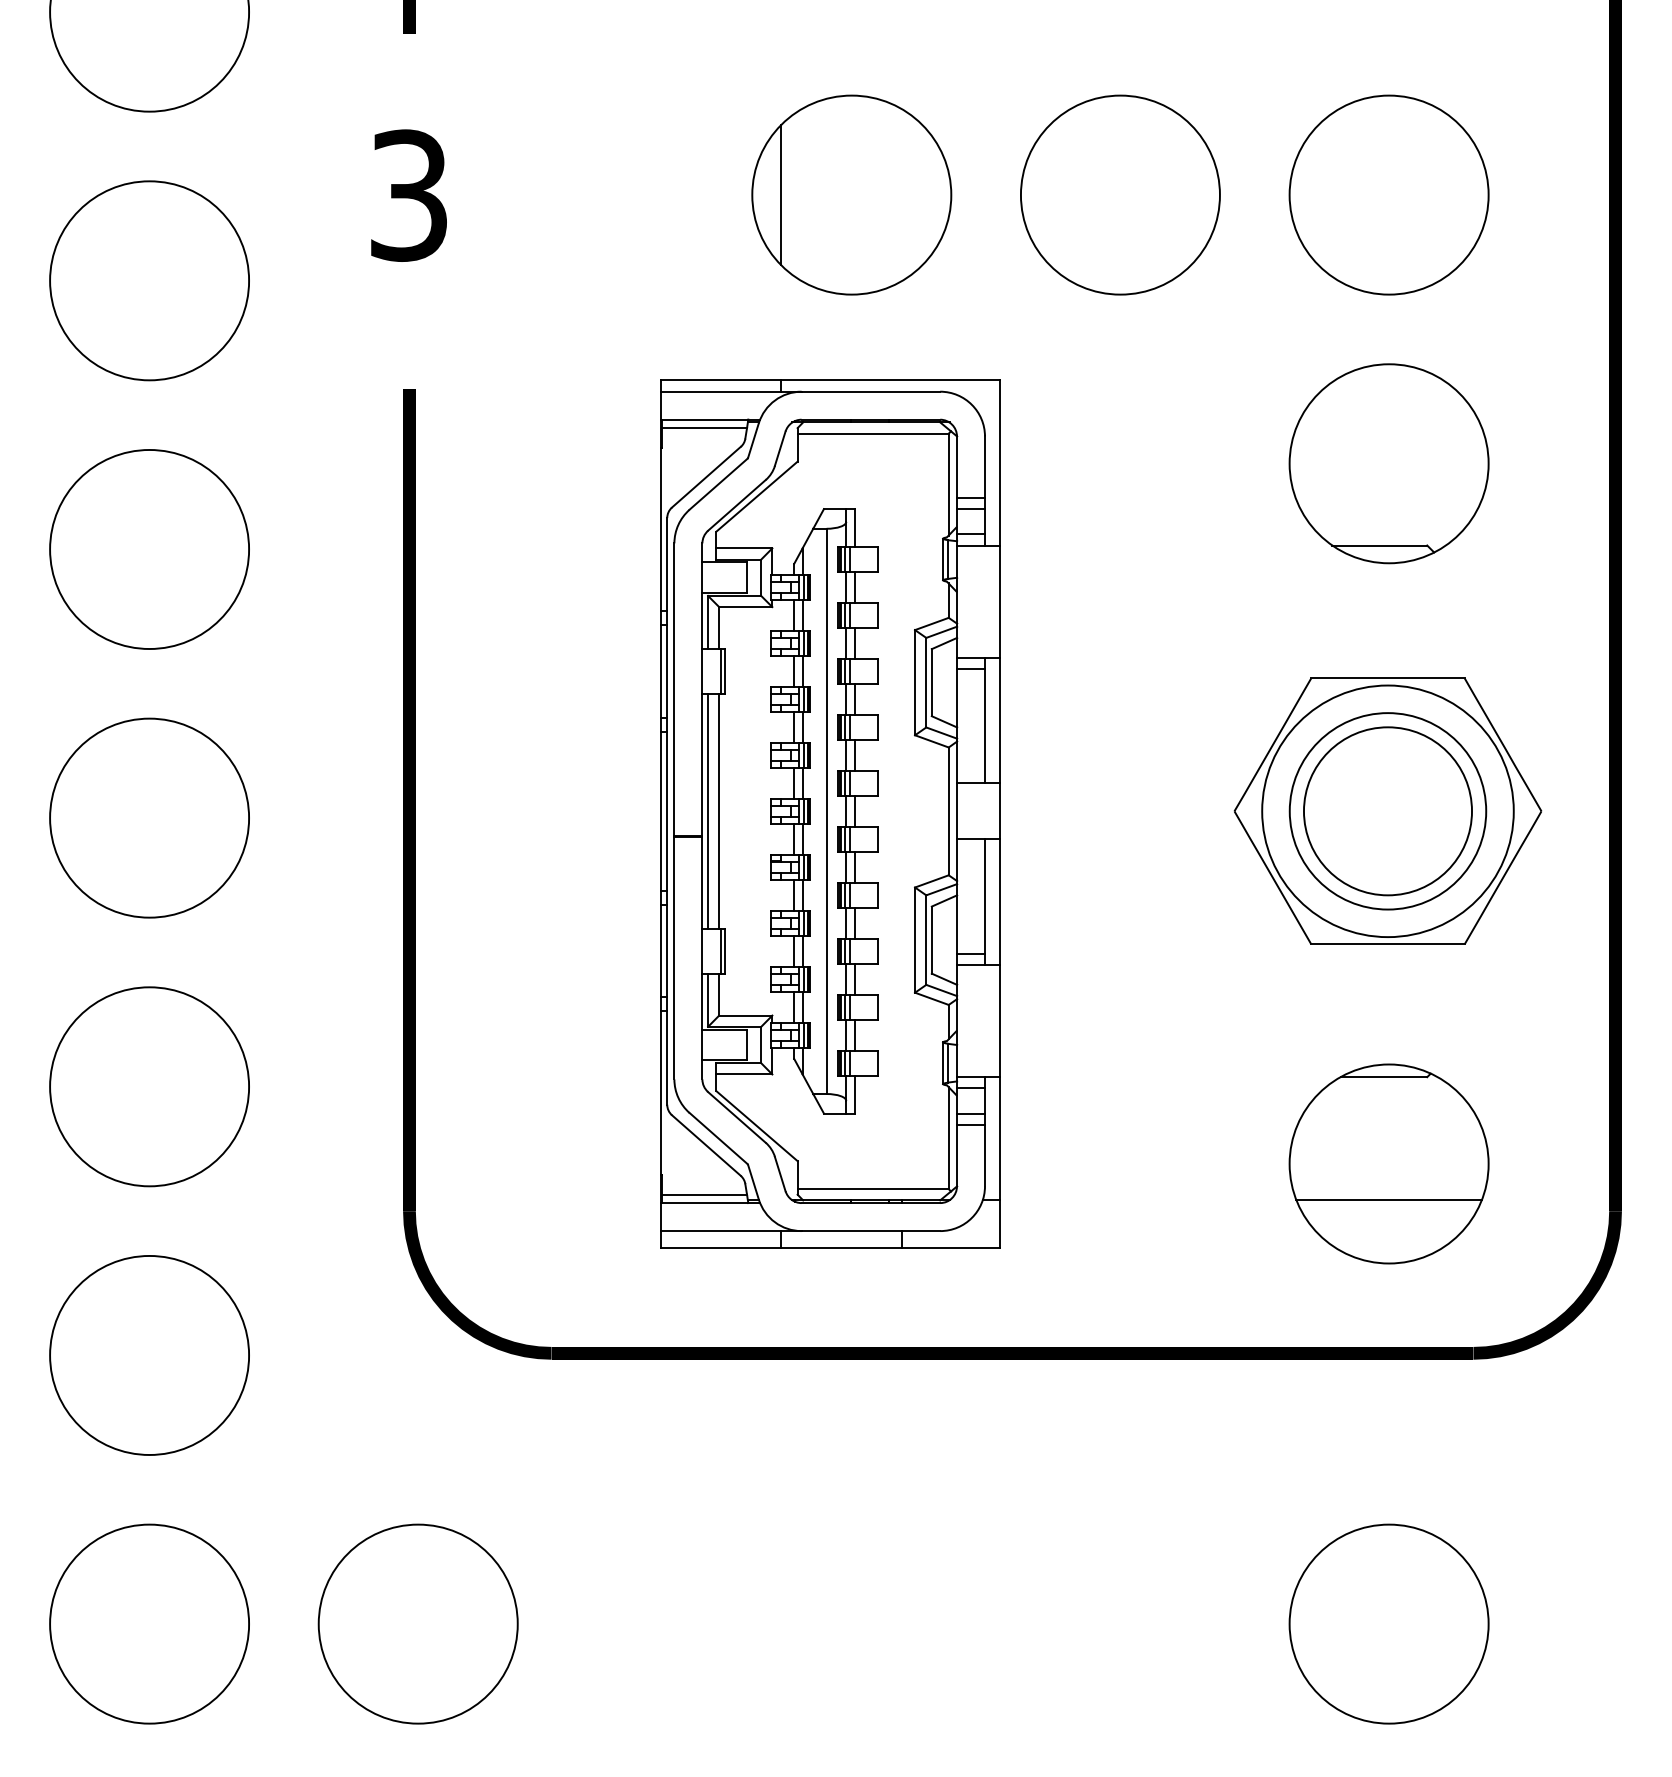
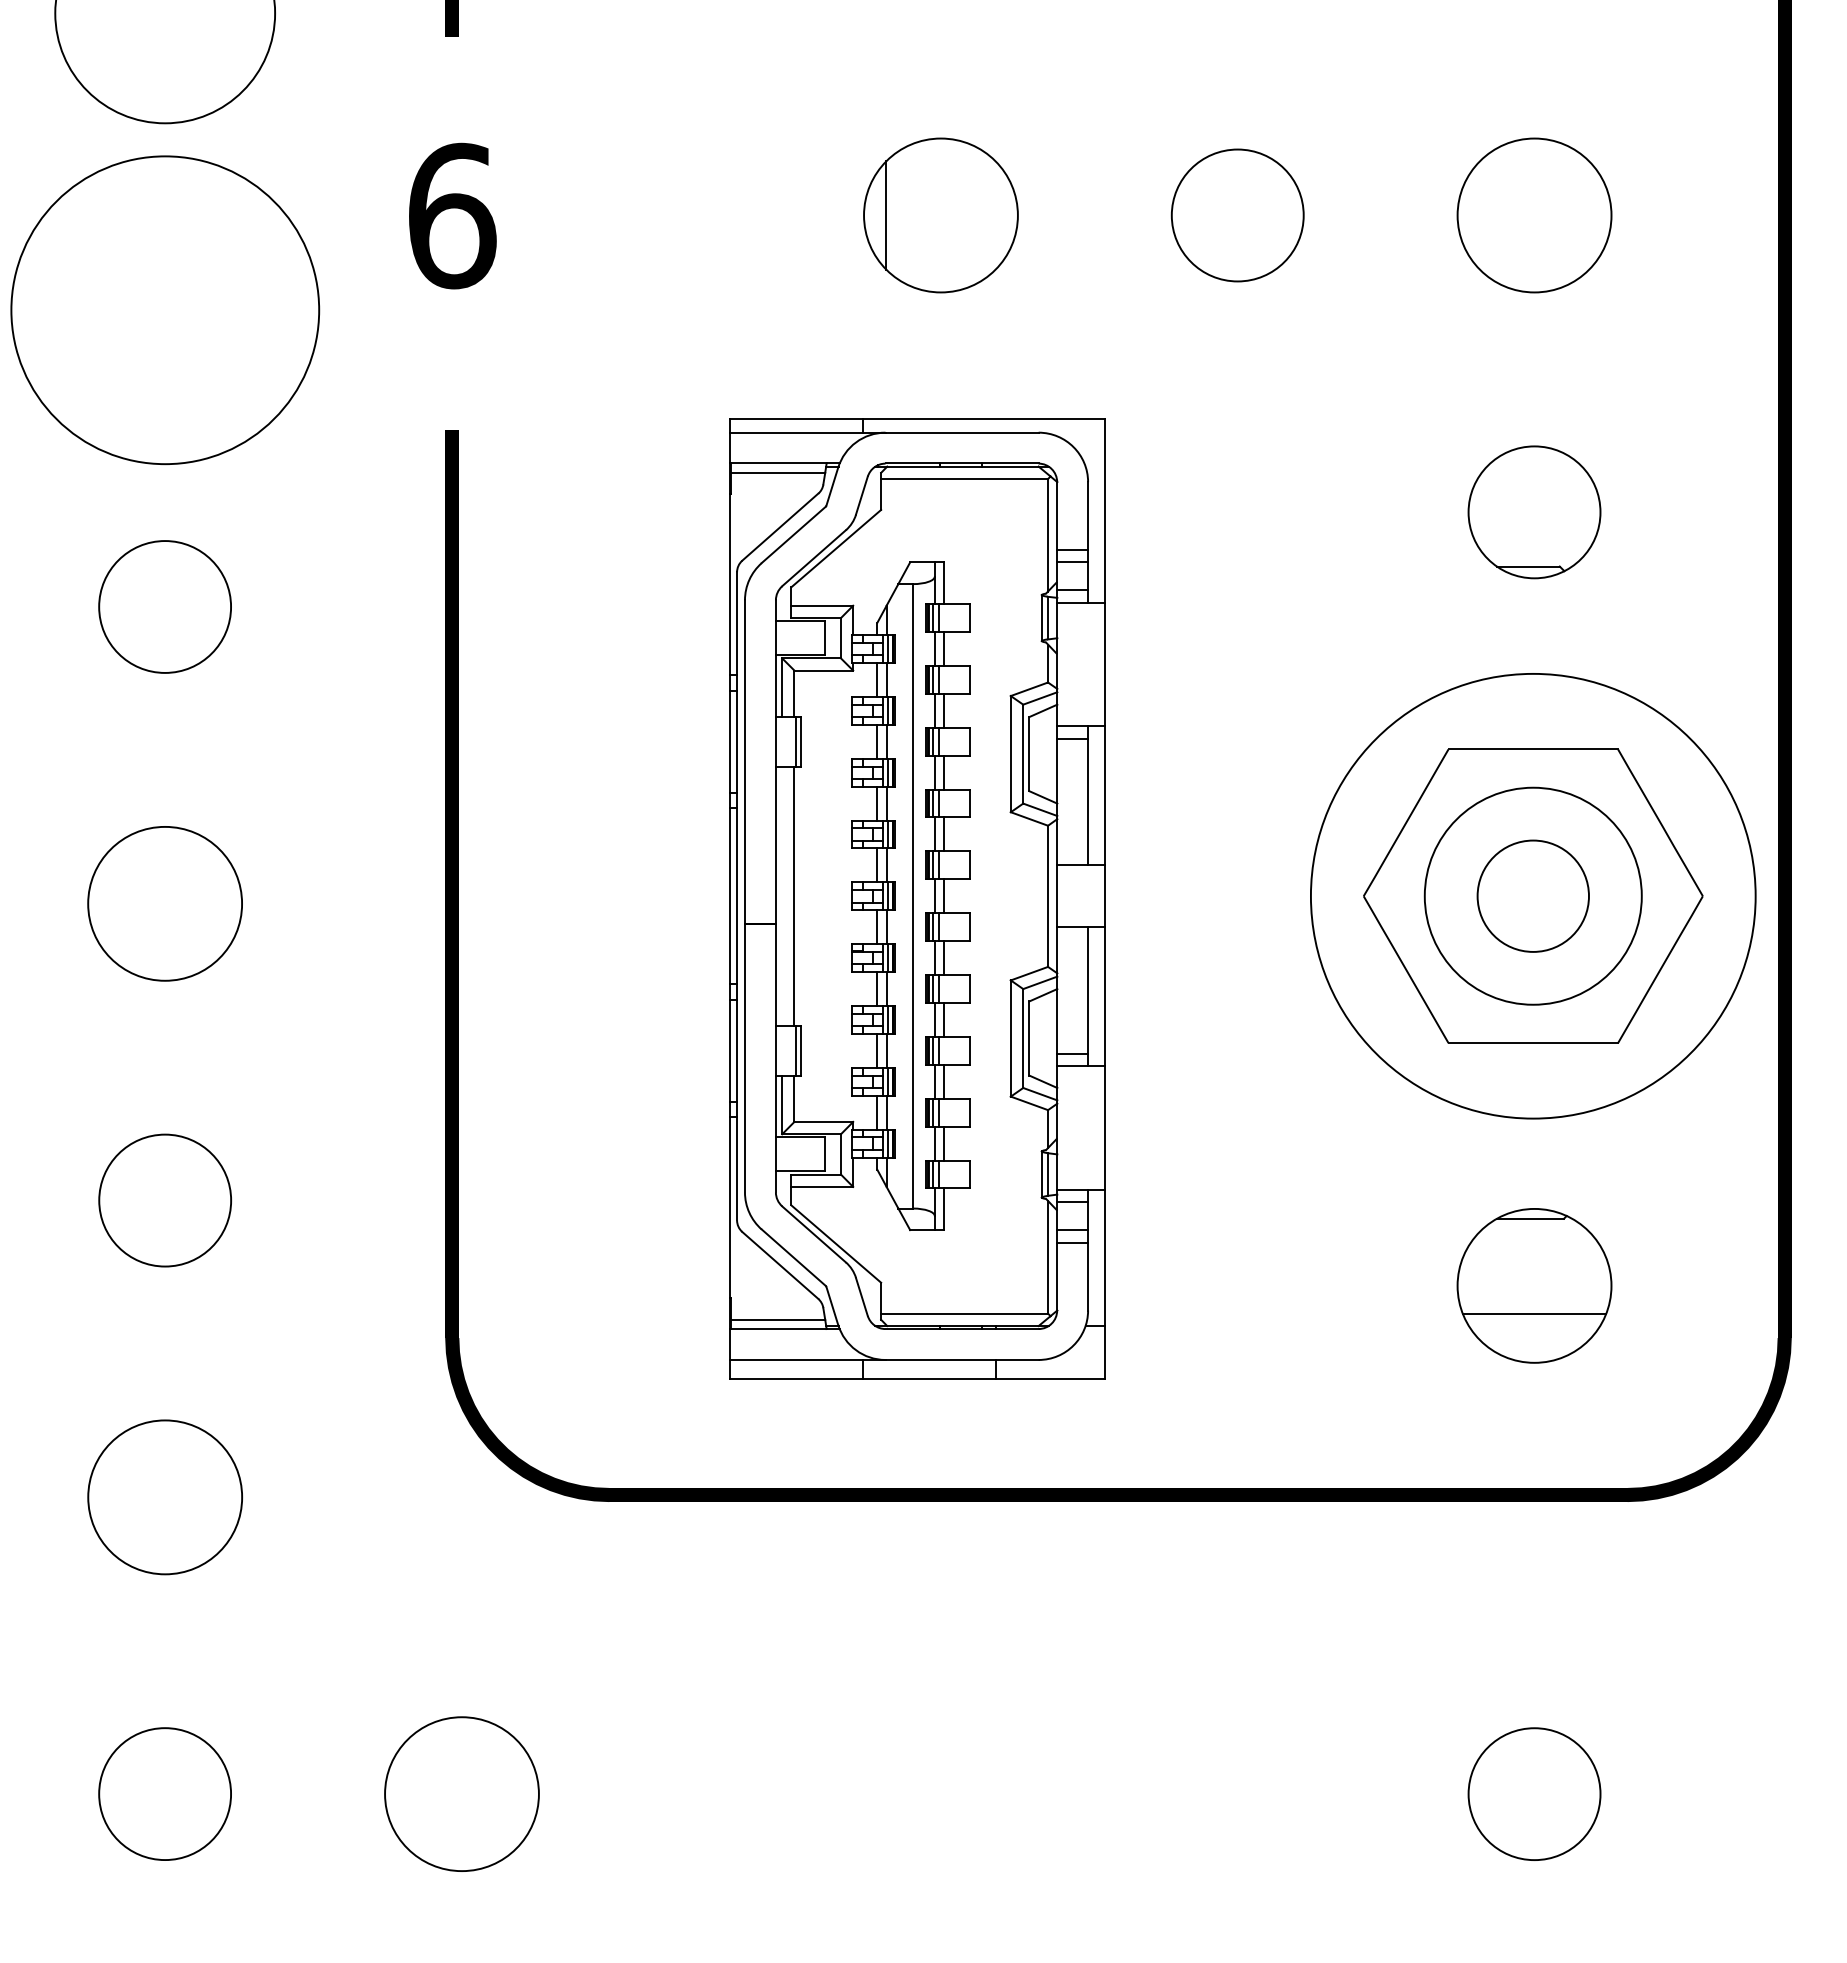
text: (409, 195) -> (452, 215), 3 -> 6
part: (851, 195) -> (940, 215), size x0.7
circle: (1120, 195) -> (1237, 215), size x0.6
circle: (1389, 195) -> (1534, 215), size x0.7
circle: (148, 280) -> (164, 309), size x1.4
part: (1389, 463) -> (1534, 512), size x0.6
circle: (148, 549) -> (164, 606), size x0.6
line: (708, 811) -> (782, 896), removed
circle: (1388, 811) -> (1533, 896), size x0.6
circle: (1388, 811) -> (1533, 896), size x1.6
circle: (148, 817) -> (164, 903), size x0.7
circle: (149, 1086) -> (165, 1200), size x0.6
part: (1389, 1163) -> (1534, 1285), size x0.7
circle: (149, 1355) -> (165, 1497), size x0.7
circle: (148, 1623) -> (164, 1793), size x0.6
circle: (417, 1624) -> (461, 1794), size x0.7
circle: (1389, 1624) -> (1534, 1794), size x0.6

